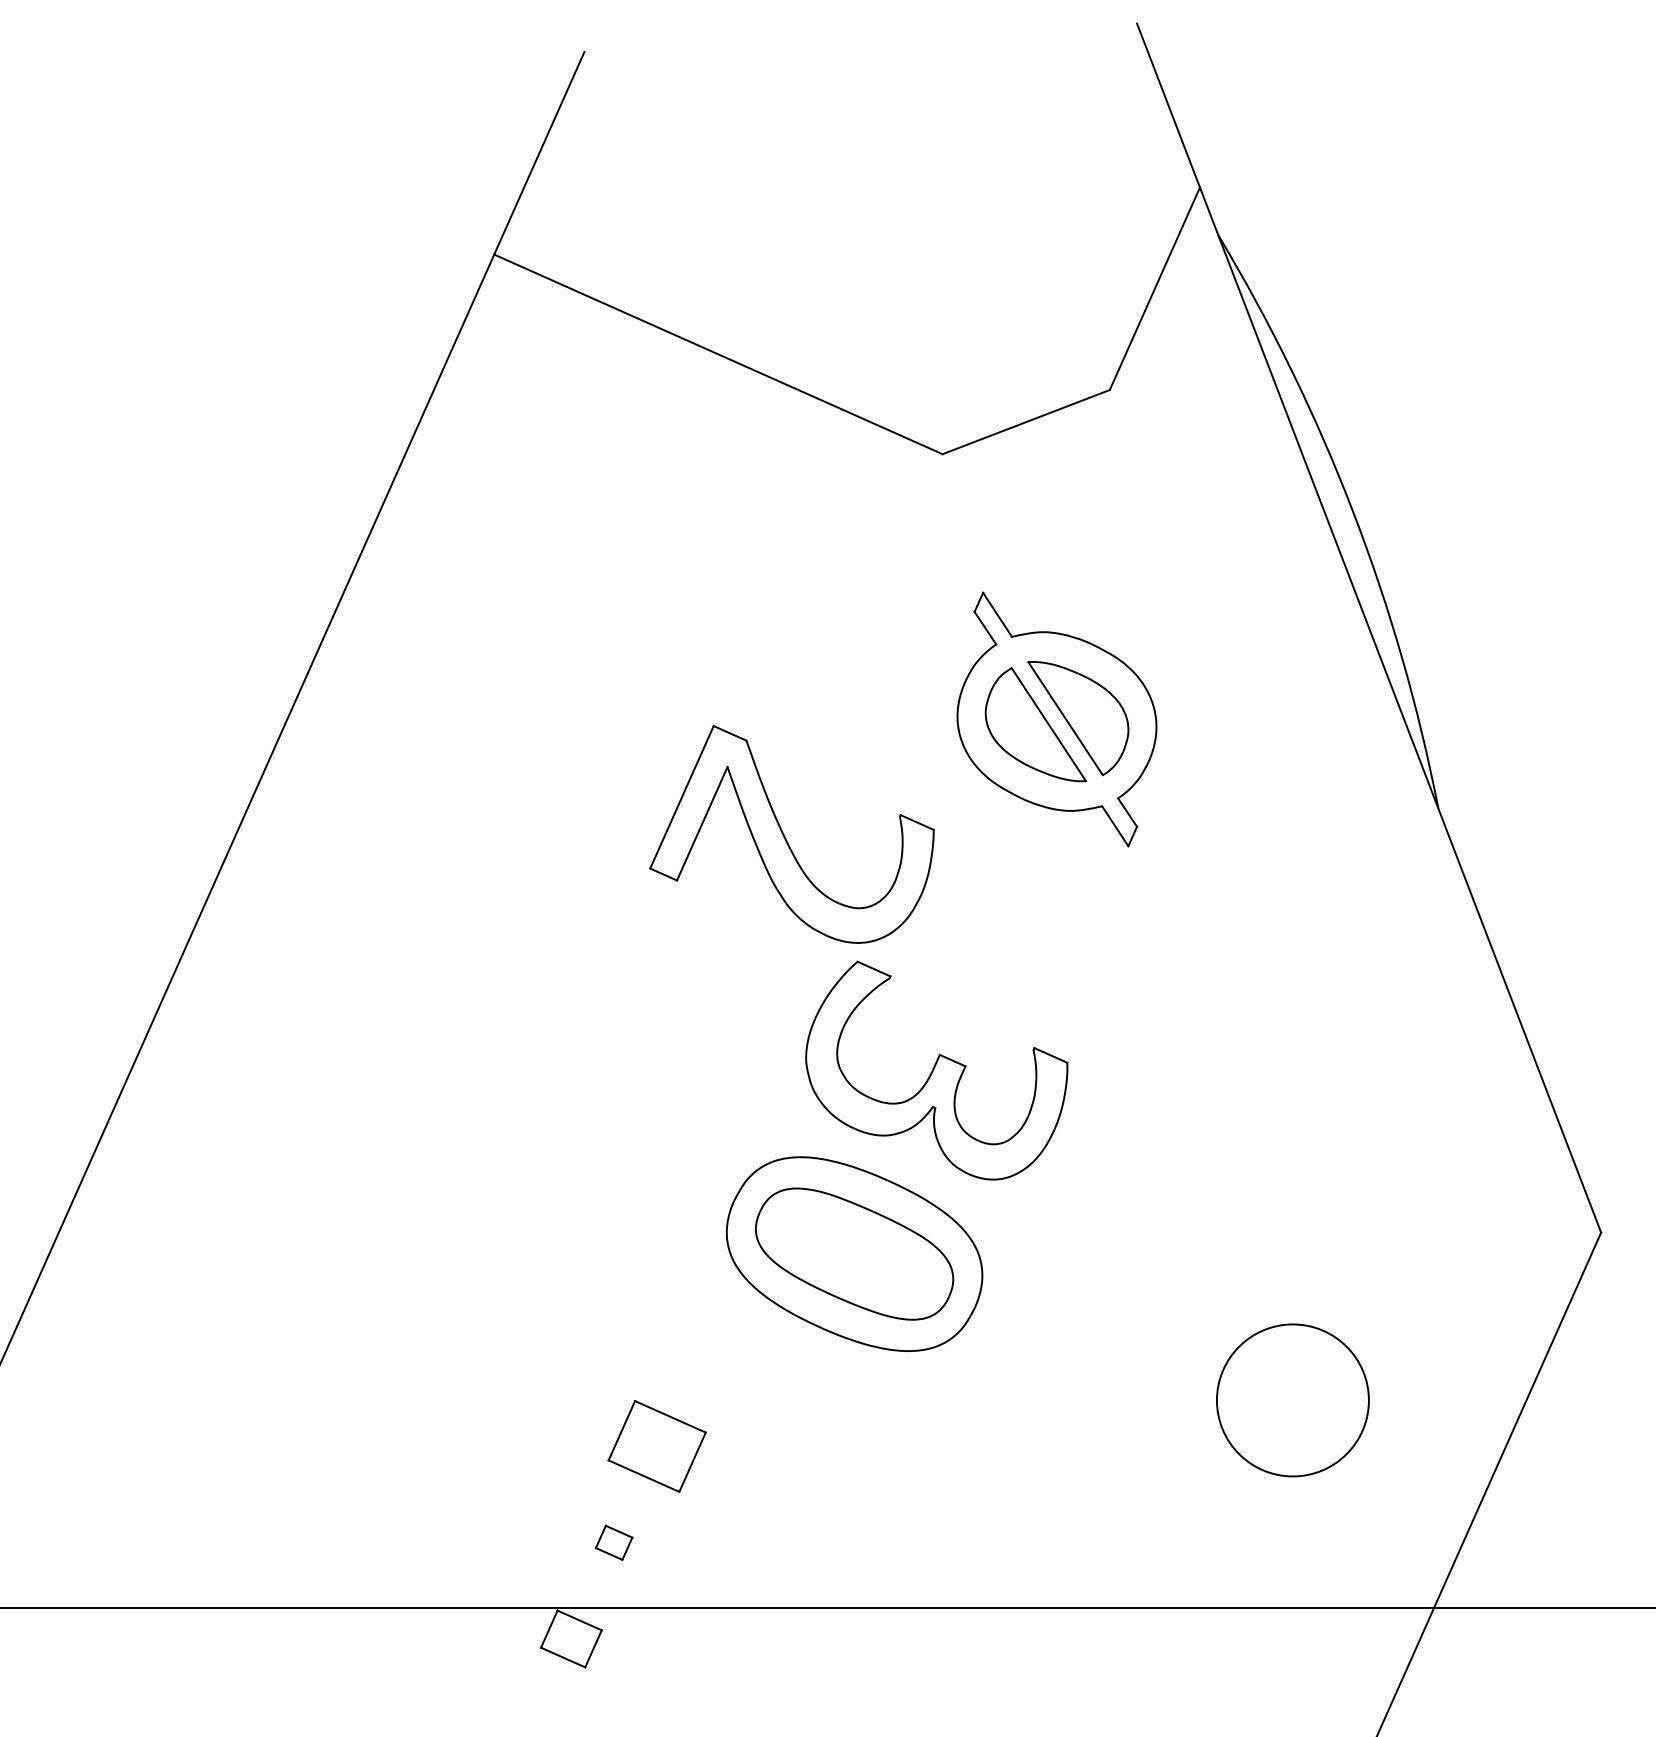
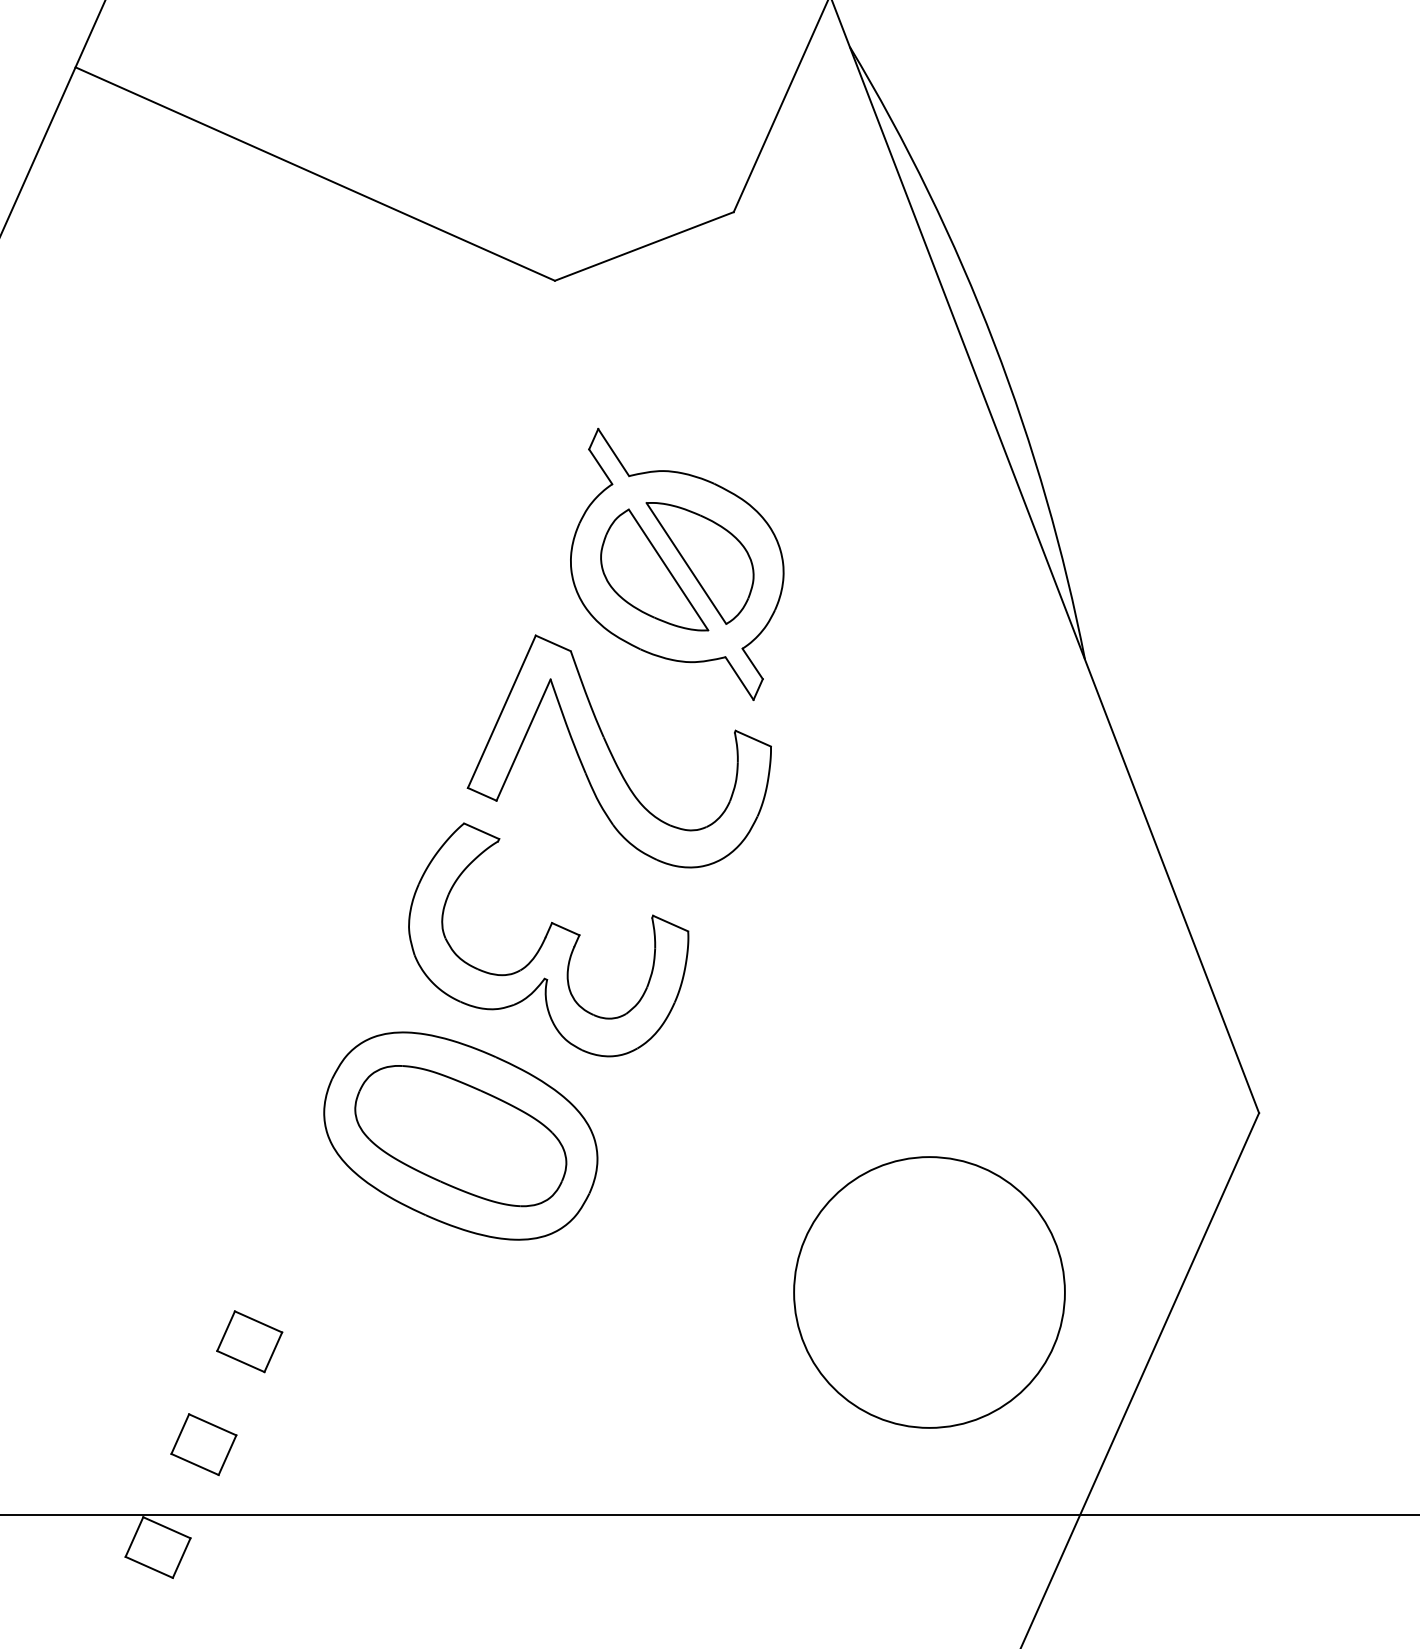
part: (785, 836) -> (612, 753), moved
circle: (1292, 1400) -> (929, 1292), size x1.67
part: (656, 1446) -> (249, 1341), size x0.62
part: (613, 1542) -> (203, 1444), size x1.67

